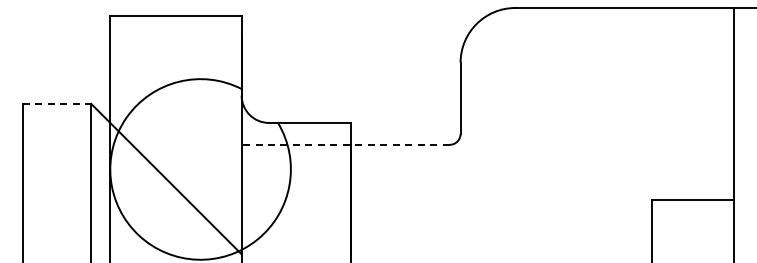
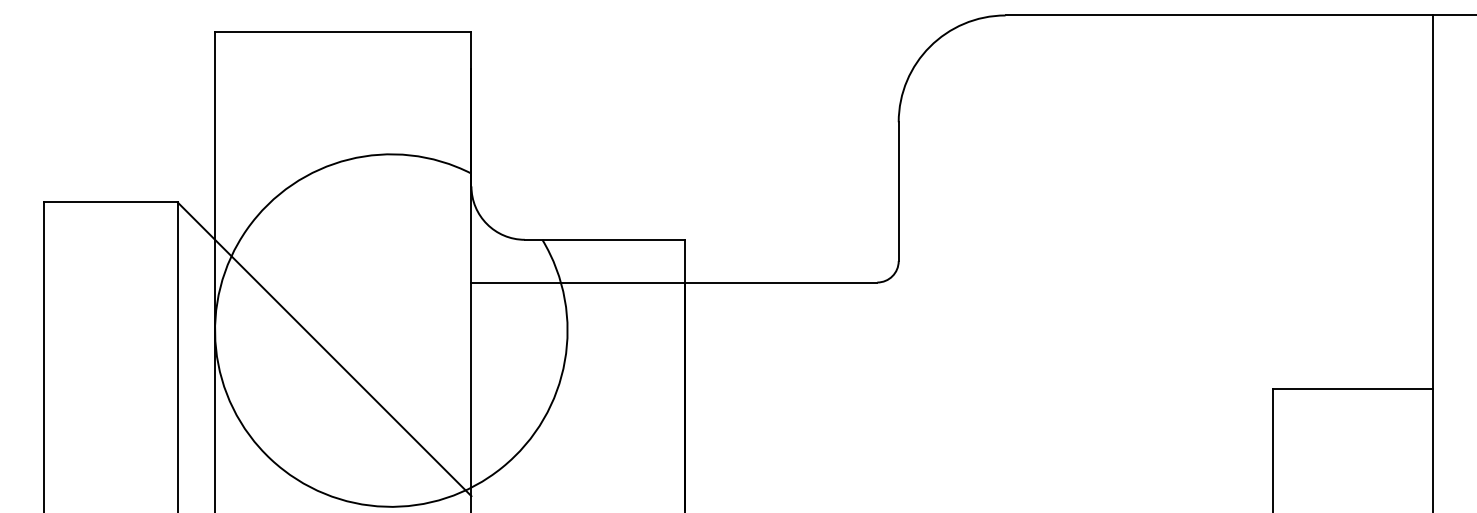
line: (57, 103) -> (112, 201), dashed -> solid
line: (345, 144) -> (674, 281), dashed -> solid

